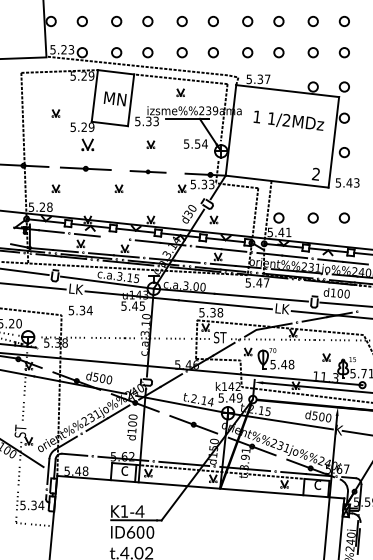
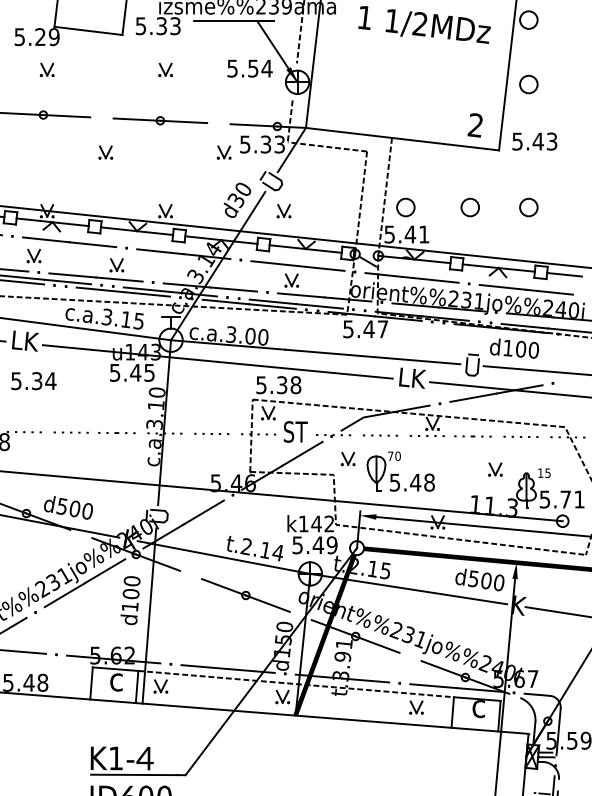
part: (87, 144) -> (46, 69), size x0.62
part: (147, 171) -> (159, 120), size x1.43
line: (111, 237) -> (91, 244), added

